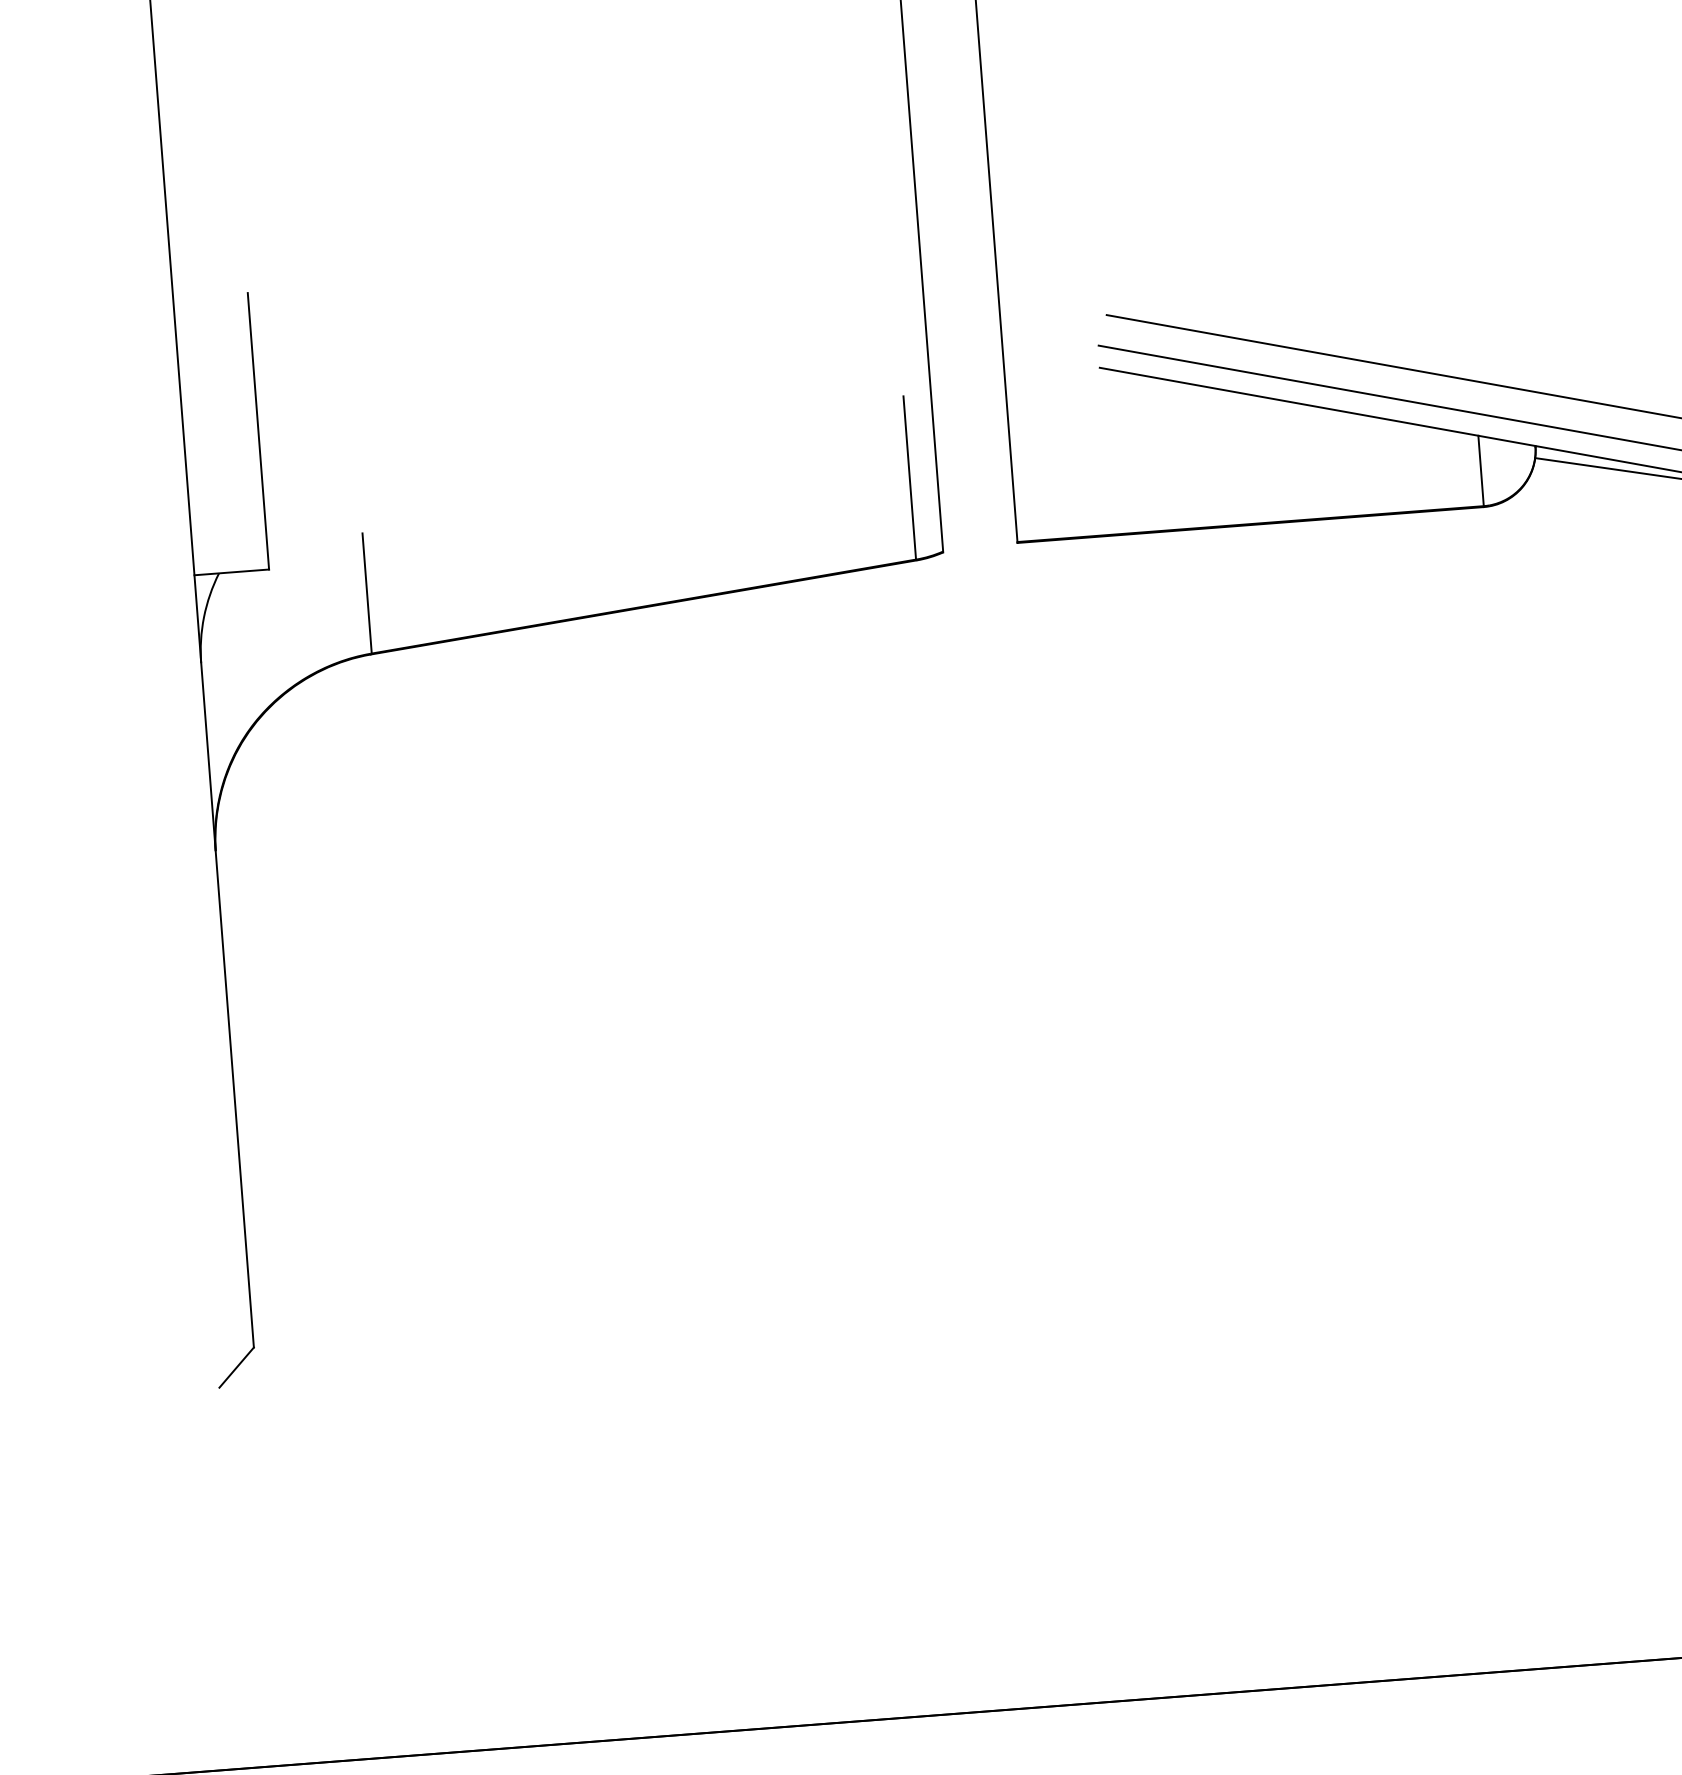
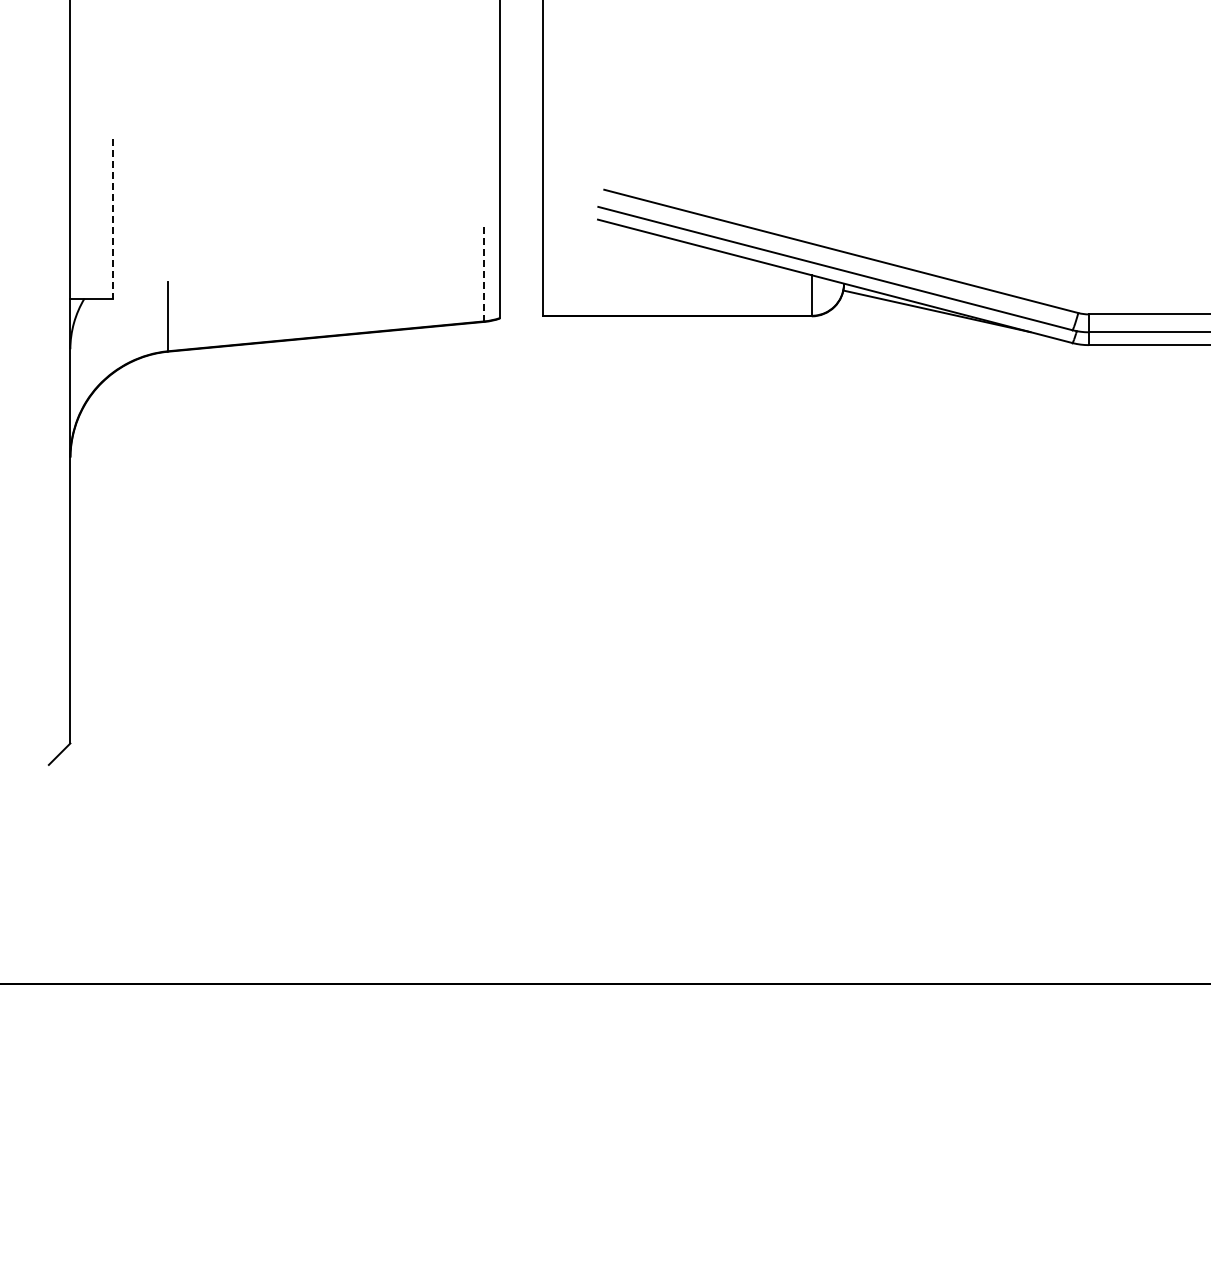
line: (258, 430) -> (113, 218), solid -> dashed
line: (910, 478) -> (484, 274), solid -> dashed

